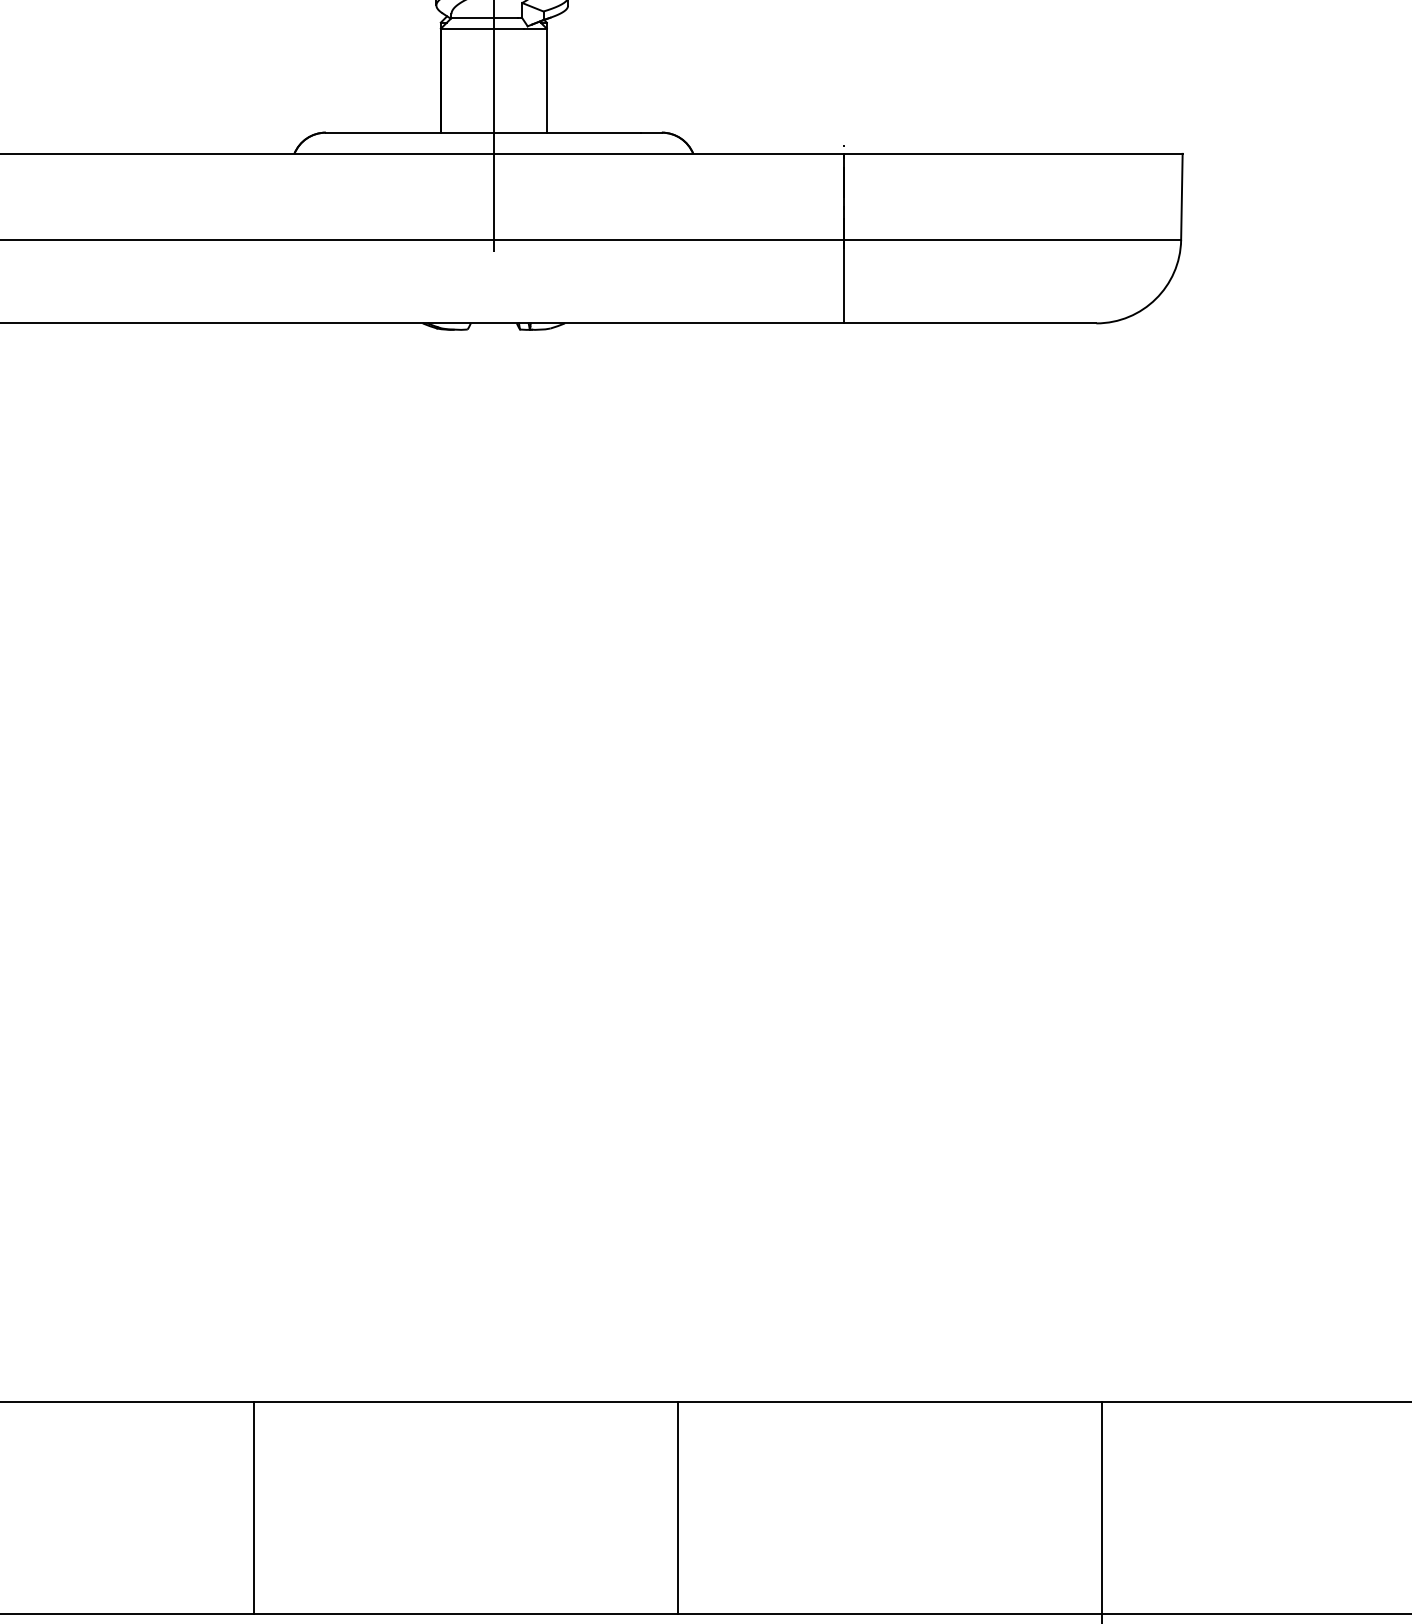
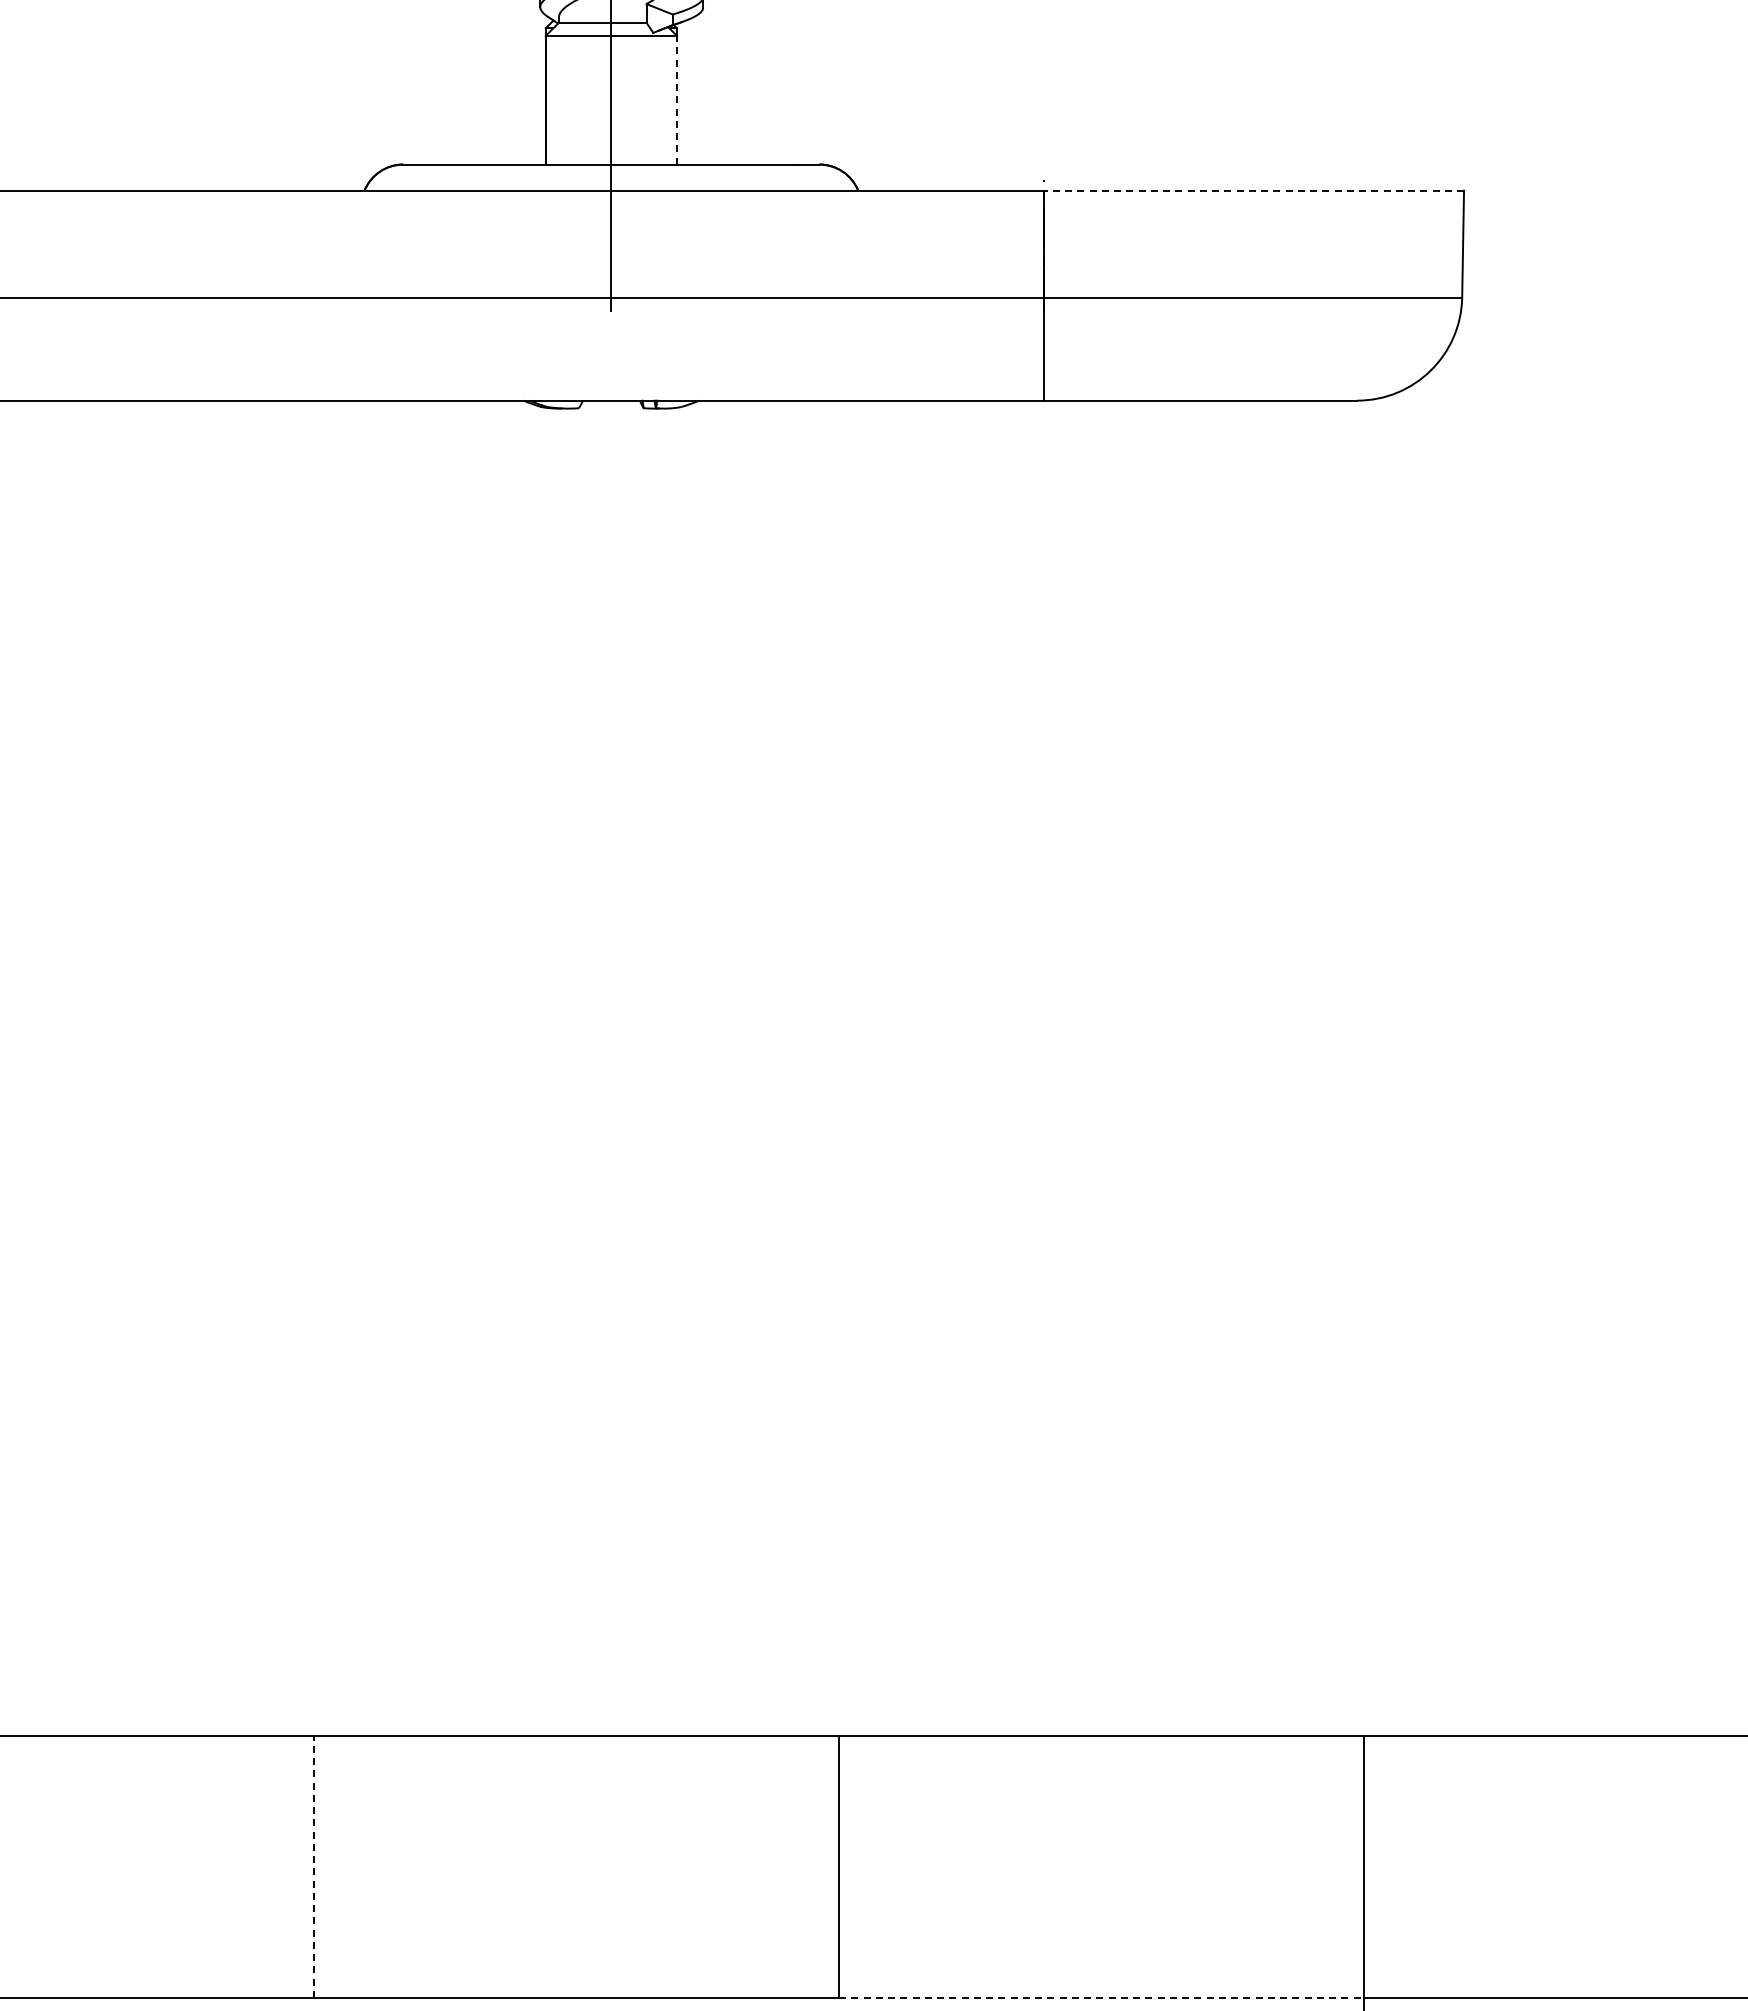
line: (546, 80) -> (676, 99), solid -> dashed
line: (1013, 153) -> (1254, 190), solid -> dashed
line: (254, 1507) -> (314, 1866), solid -> dashed
line: (890, 1613) -> (1102, 1997), solid -> dashed

